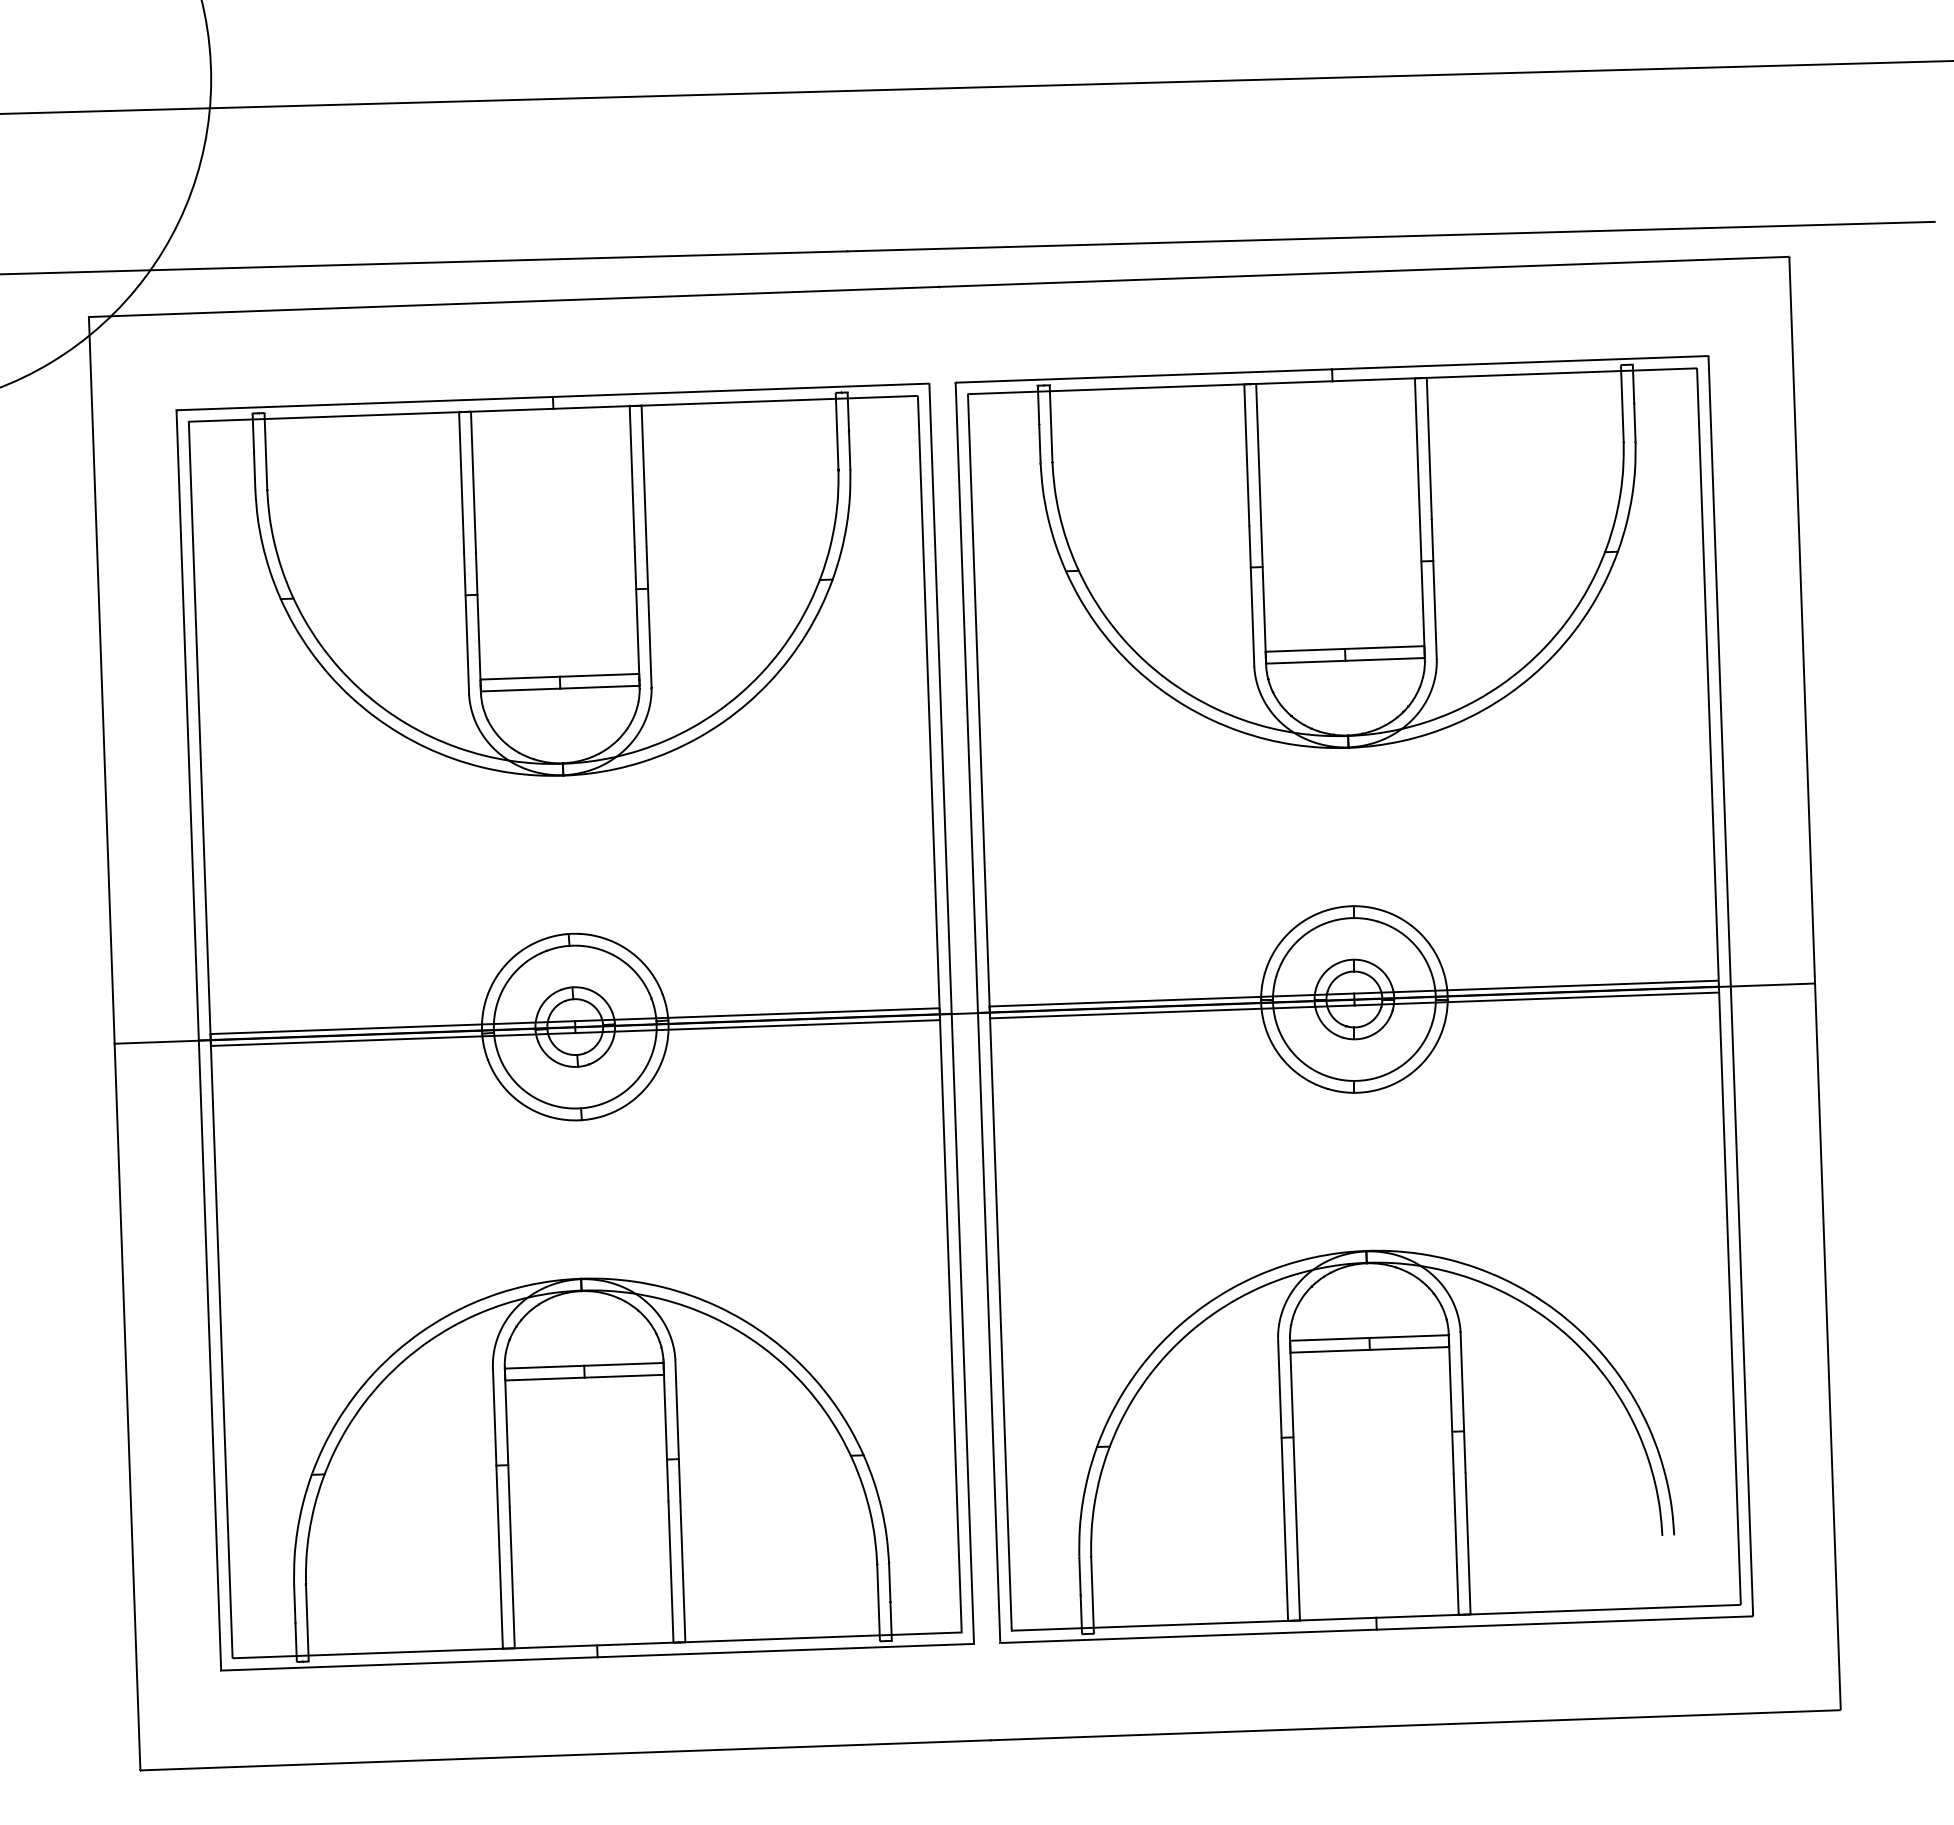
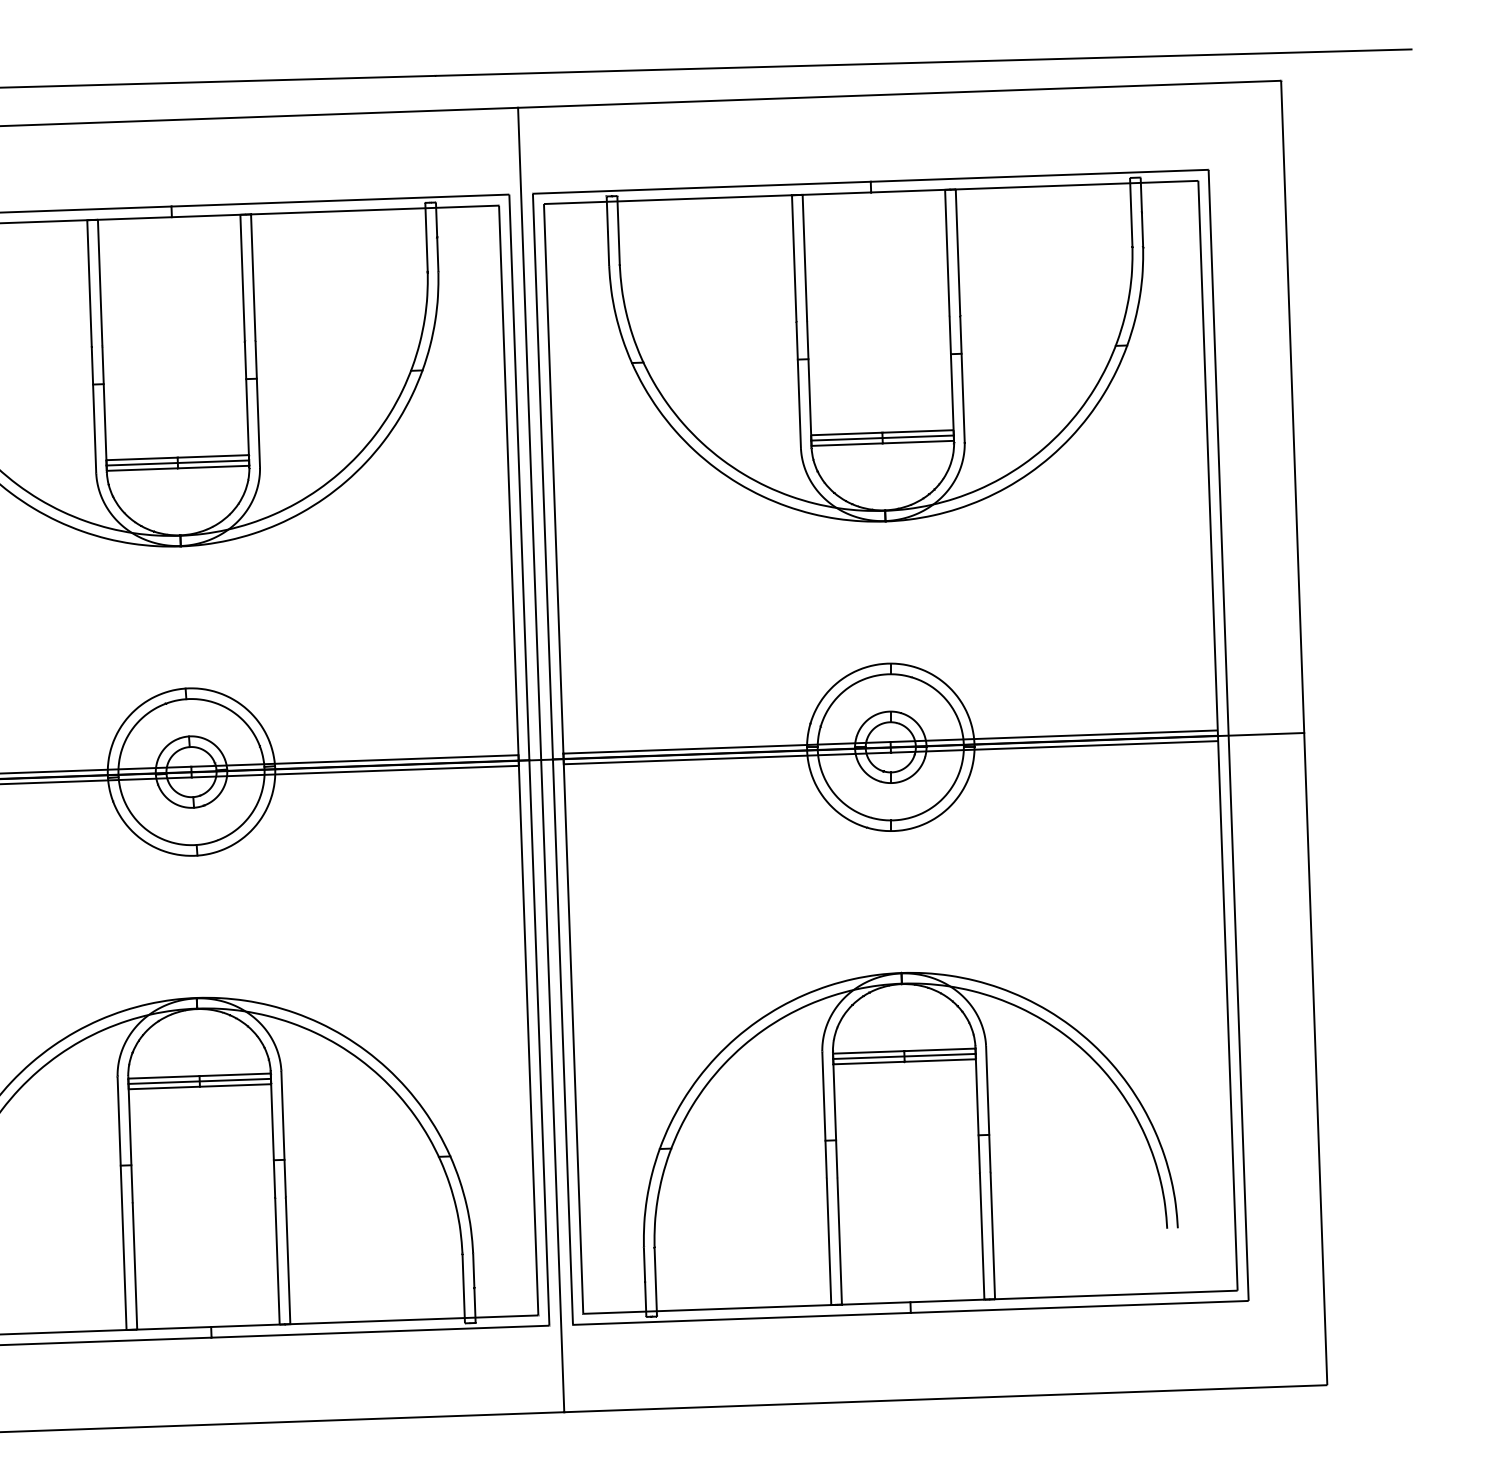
line: (1344, 654) -> (881, 437), added
line: (559, 682) -> (177, 462), added
line: (964, 1013) -> (540, 759), added
line: (1369, 1343) -> (904, 1056), added
line: (584, 1371) -> (199, 1081), added

